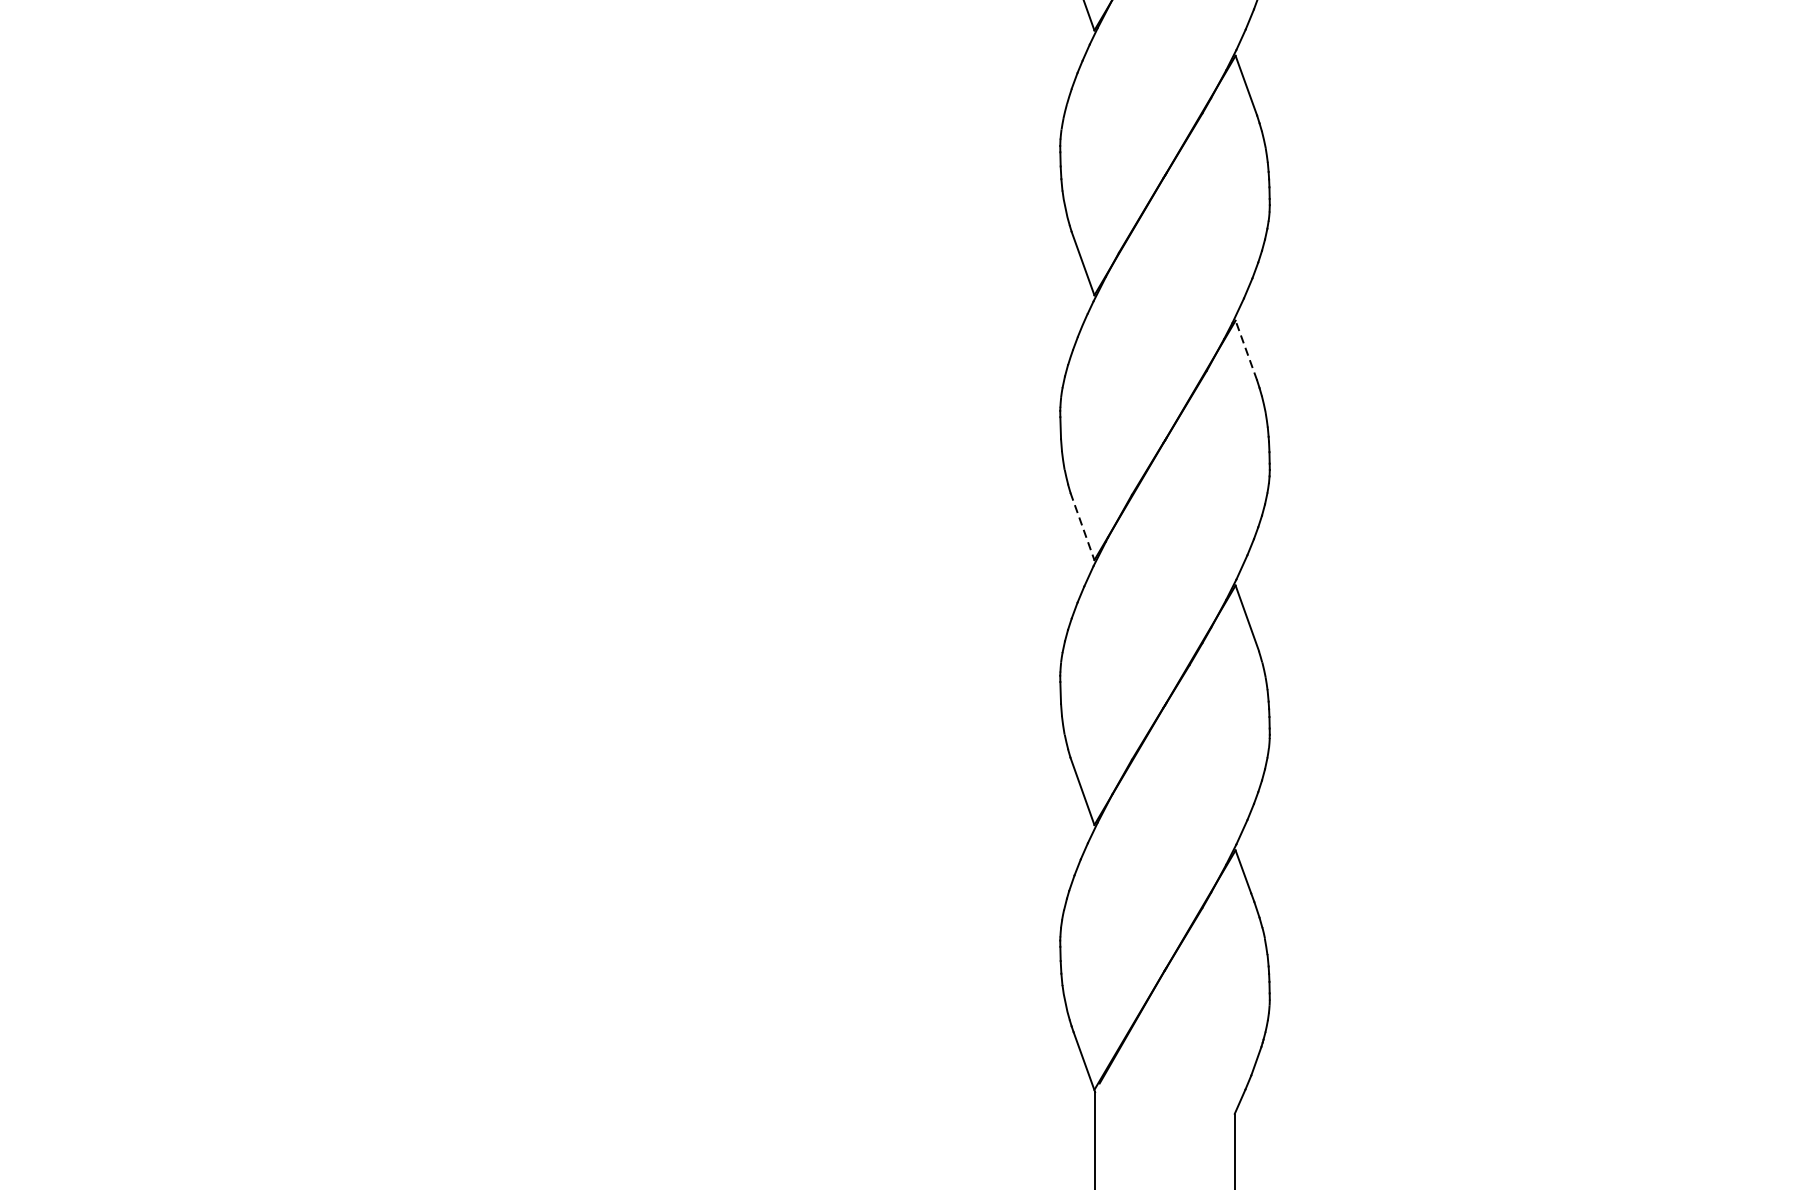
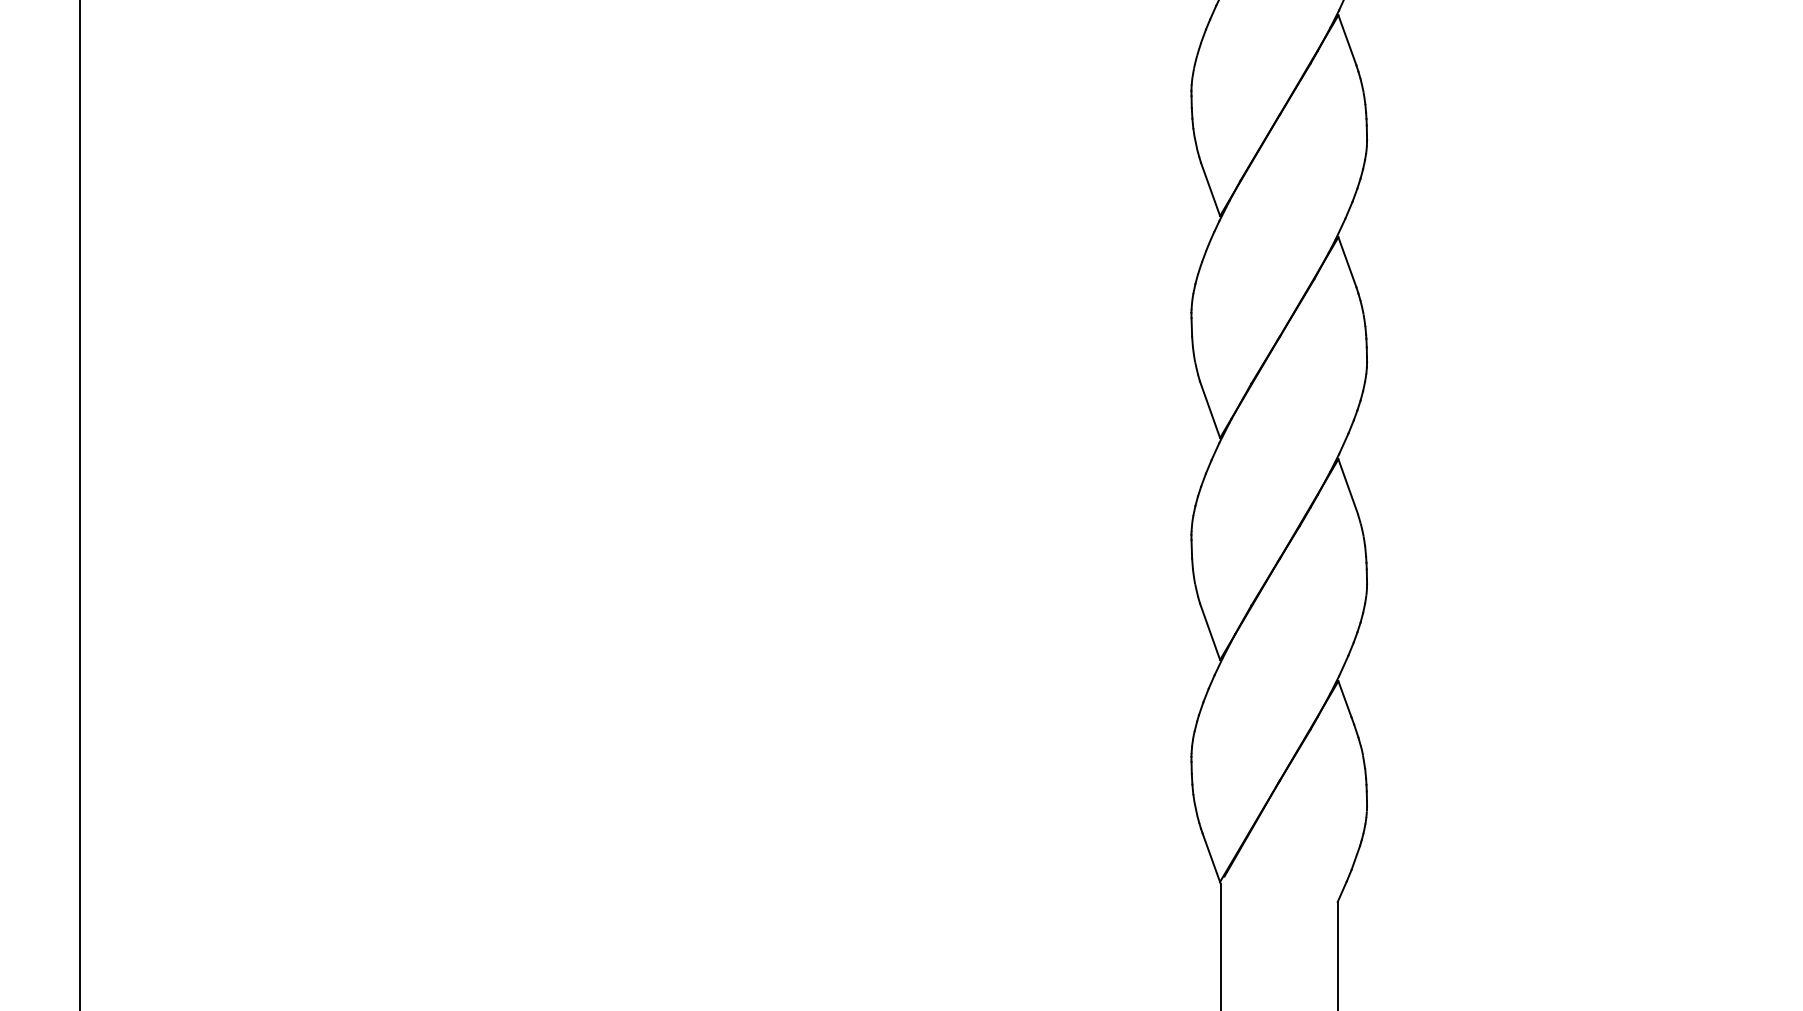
line: (1246, 350) -> (1347, 262), dashed -> solid
line: (1082, 526) -> (1210, 409), dashed -> solid

